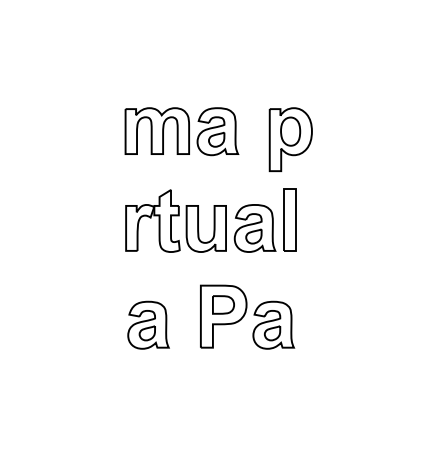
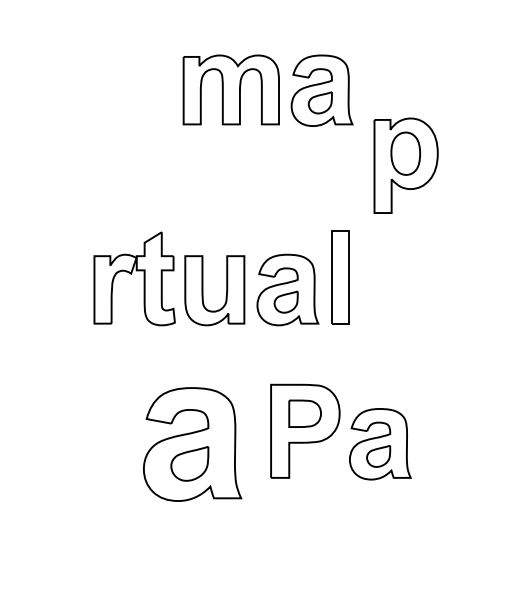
part: (181, 131) -> (267, 90), moved
part: (210, 220) -> (221, 278), moved
part: (148, 324) -> (192, 443), size x1.6

